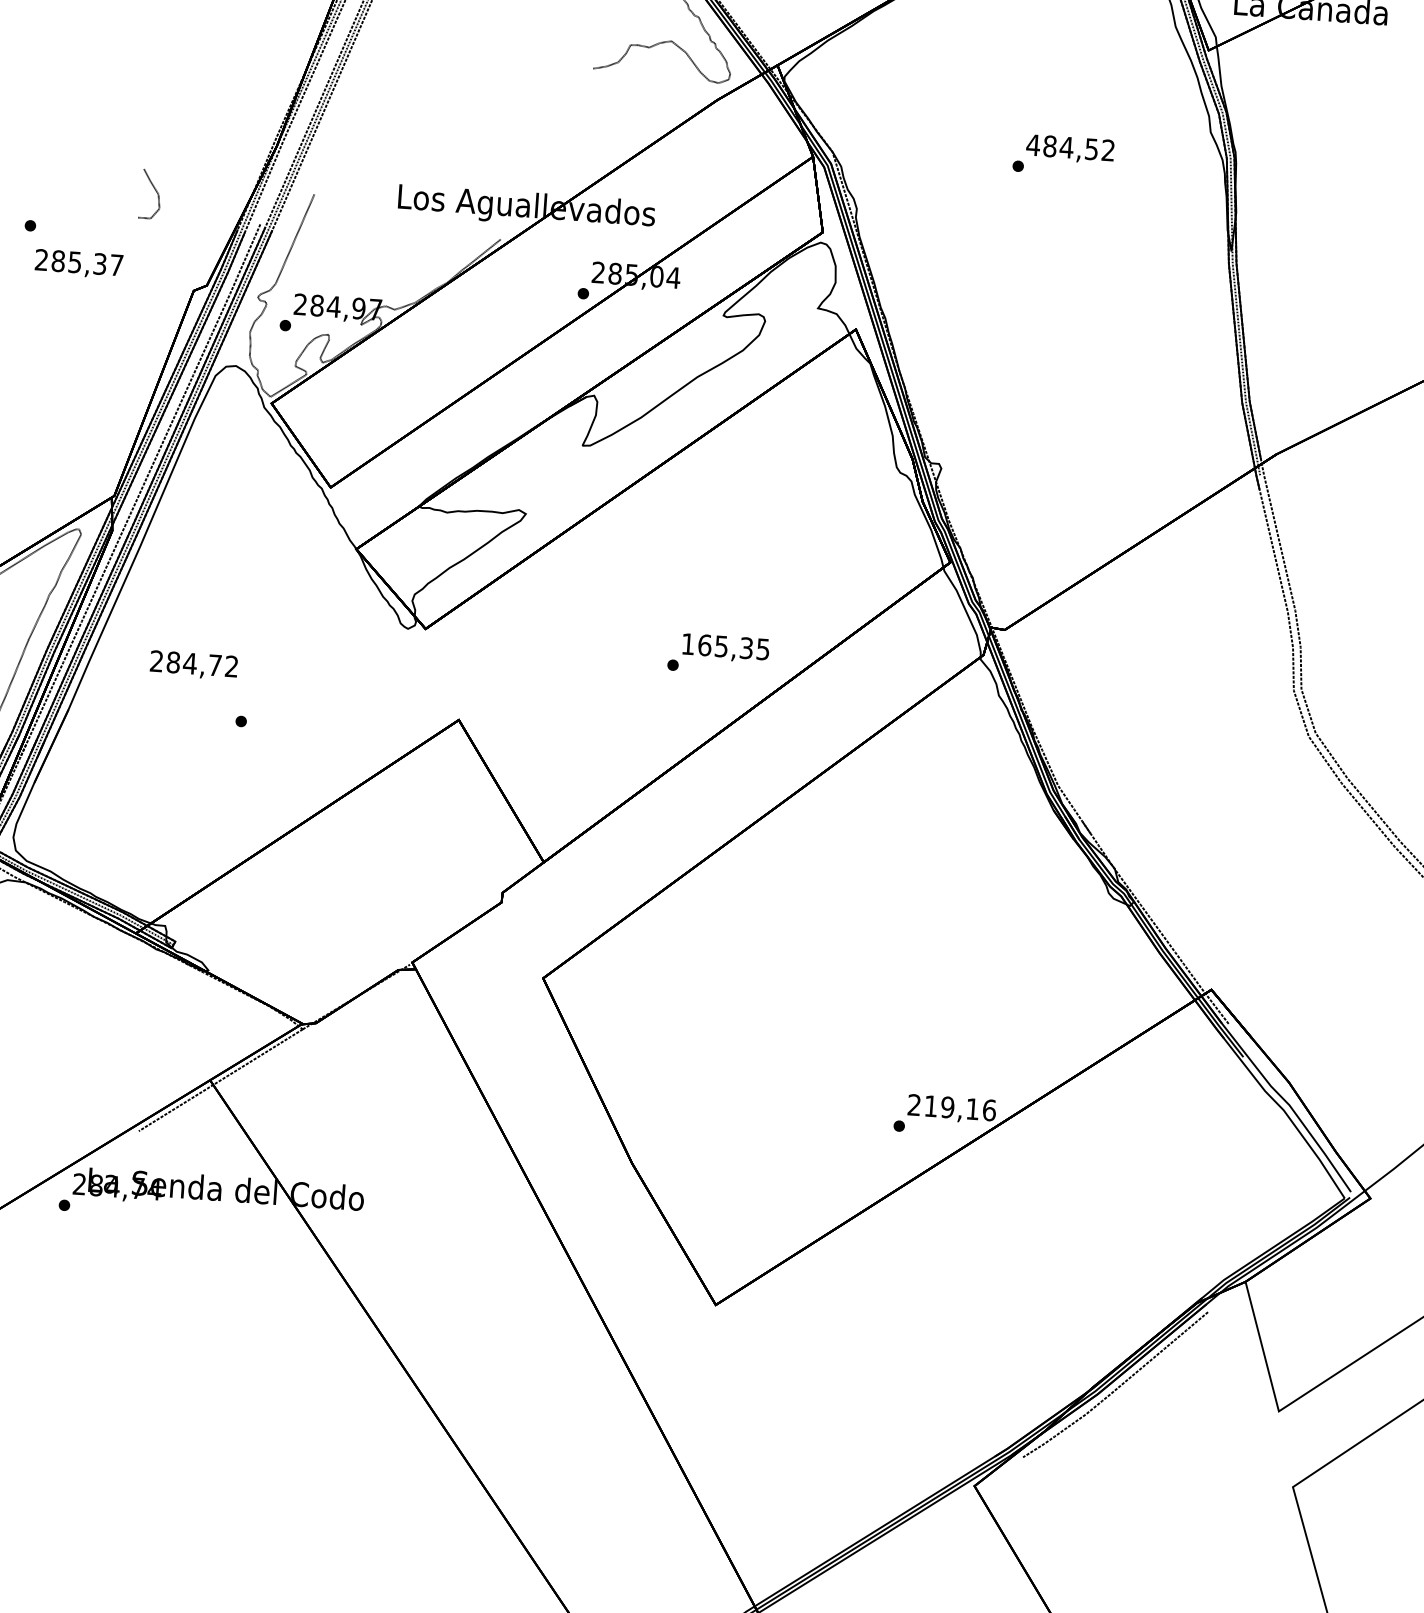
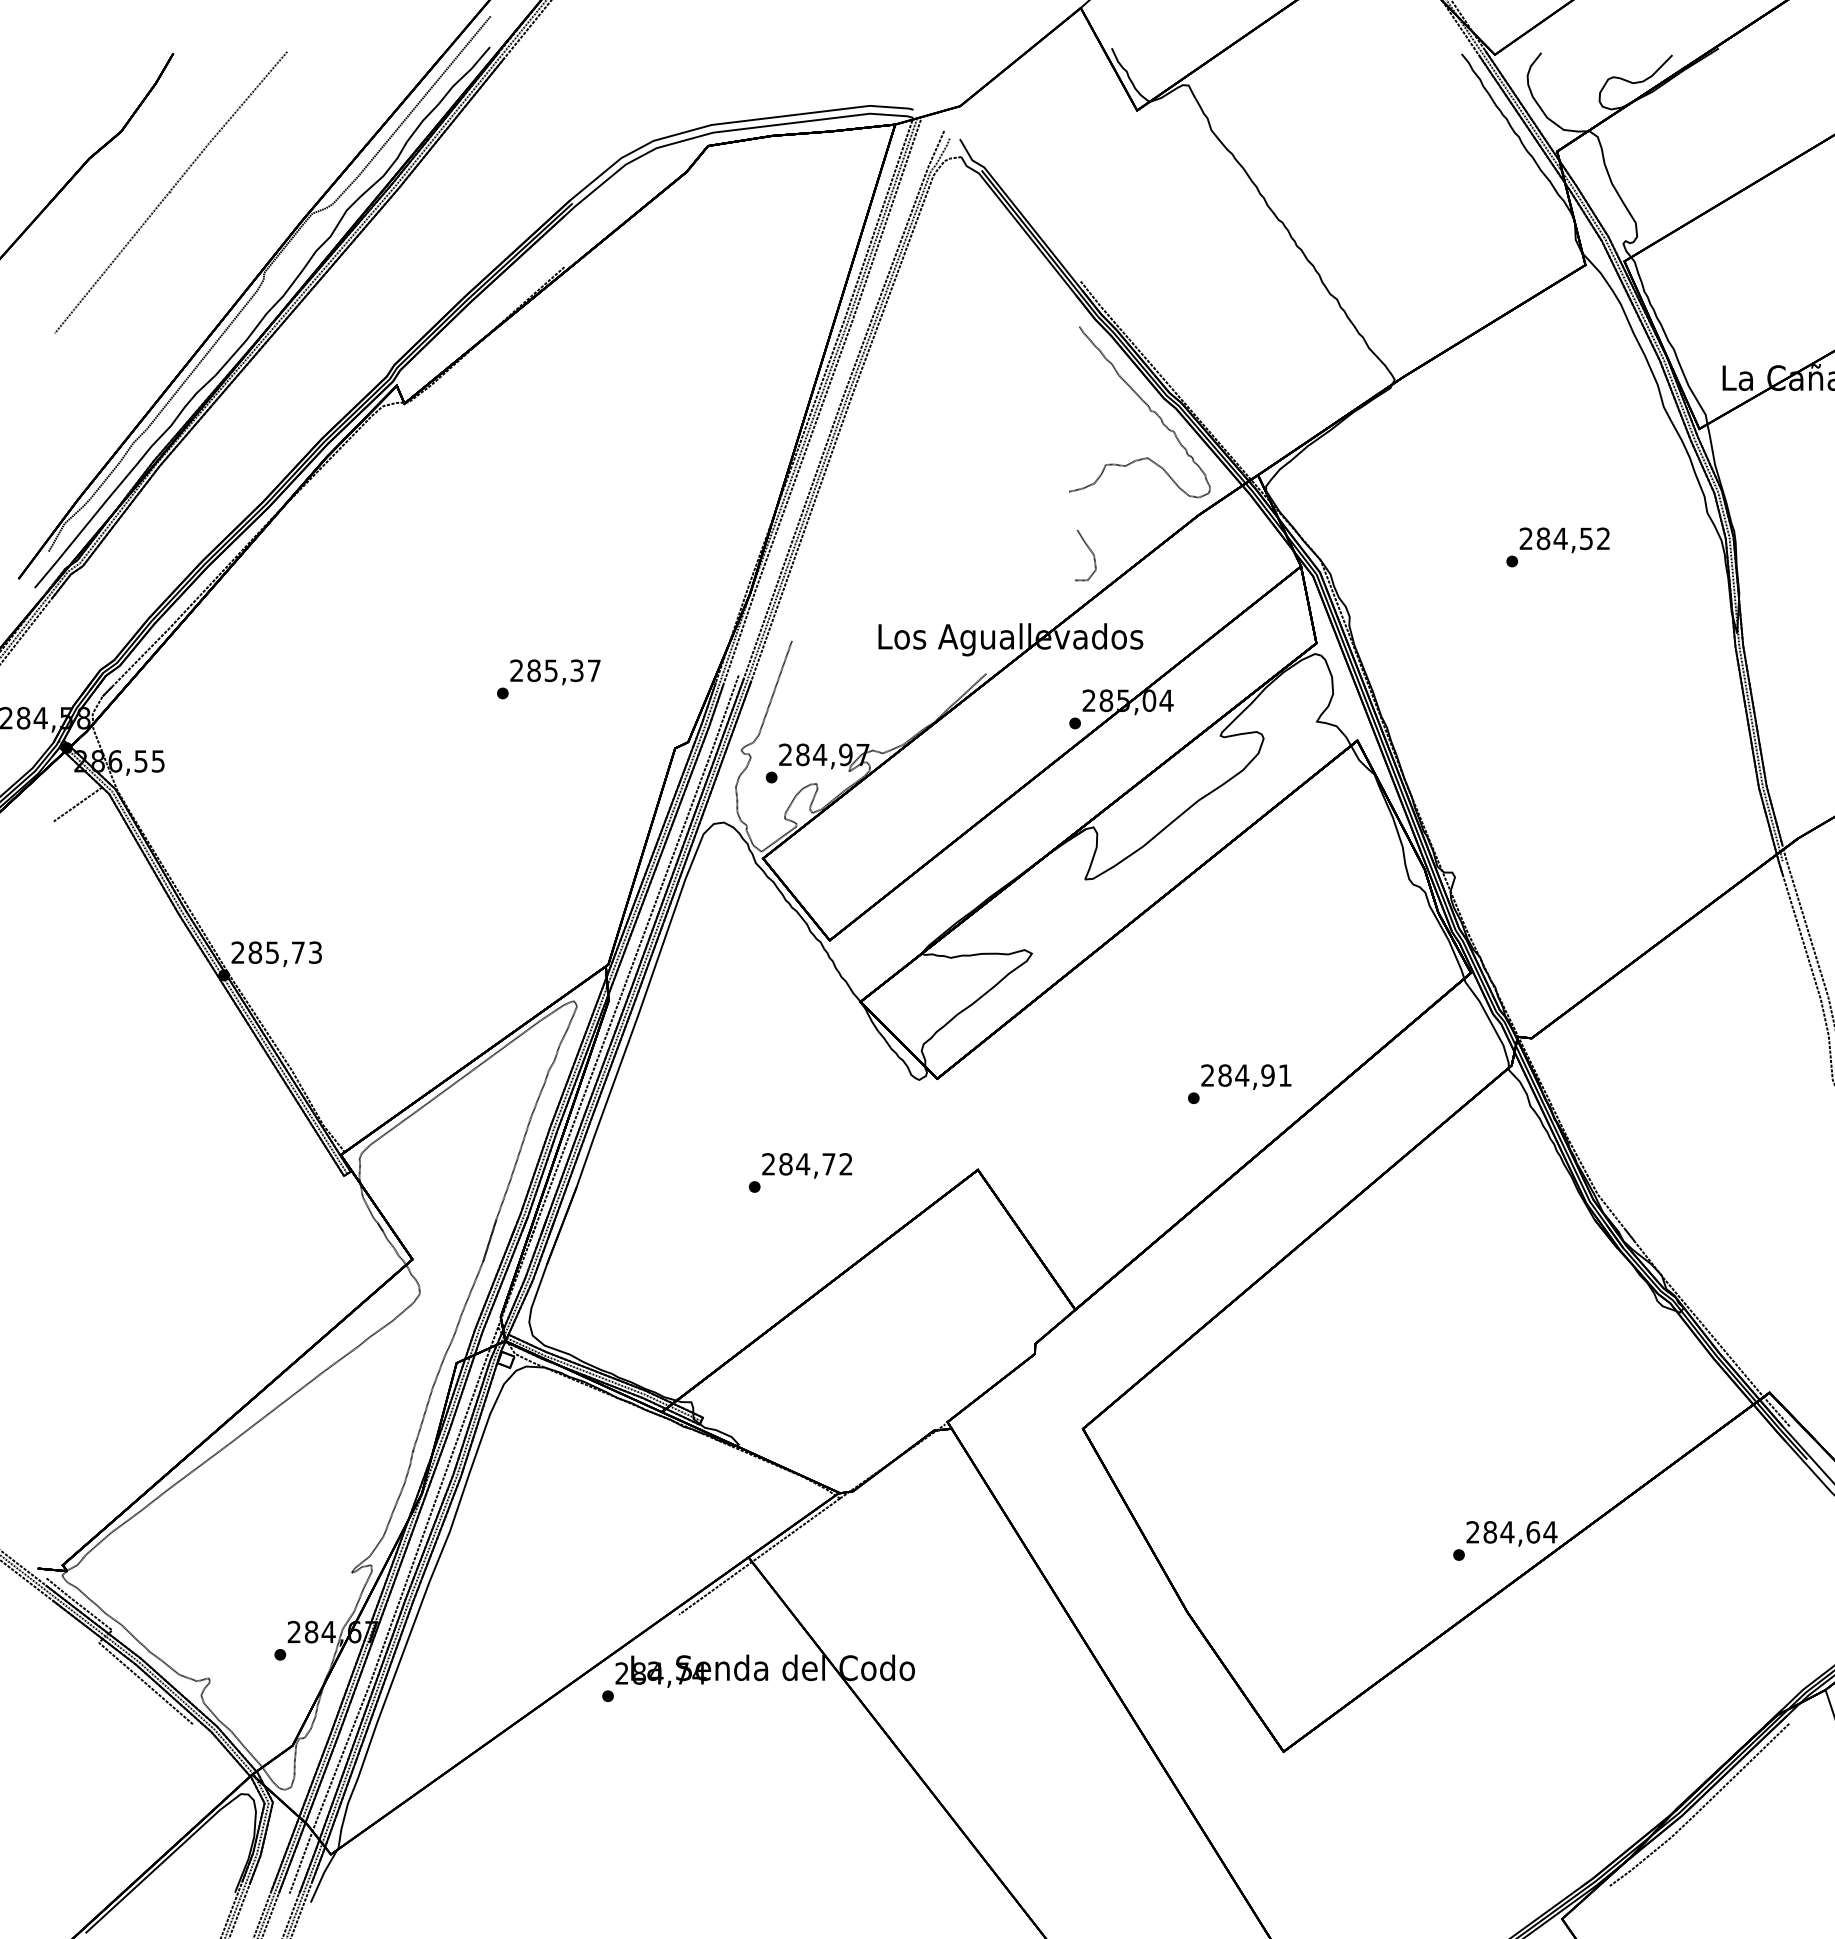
text: (1033, 144) -> (1526, 538), 484,52 -> 284,52
curve: (156, 192) -> (1091, 553), moved
text: (79, 264) -> (555, 672), moved
text: (725, 646) -> (1246, 1075), 165,35 -> 284,91
text: (194, 665) -> (807, 1165), moved
text: (960, 1108) -> (1520, 1532), 219,16 -> 284,64

